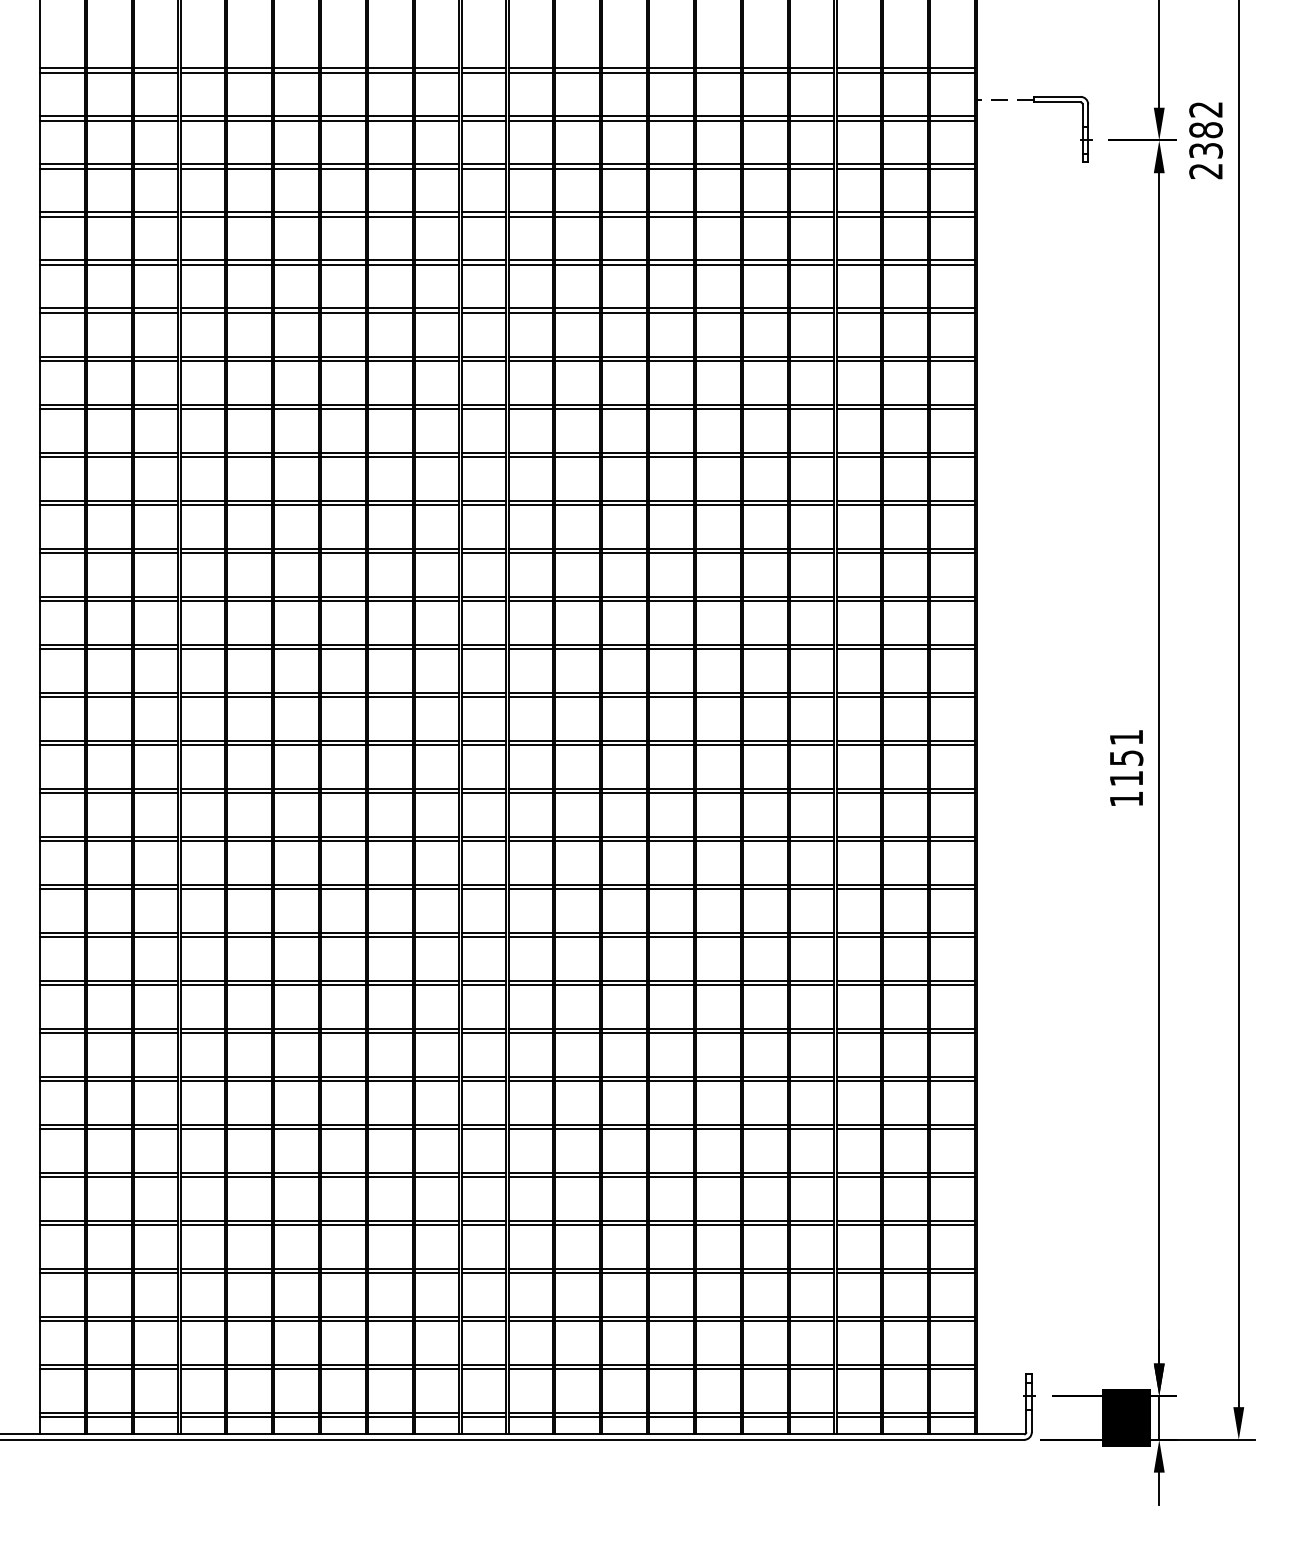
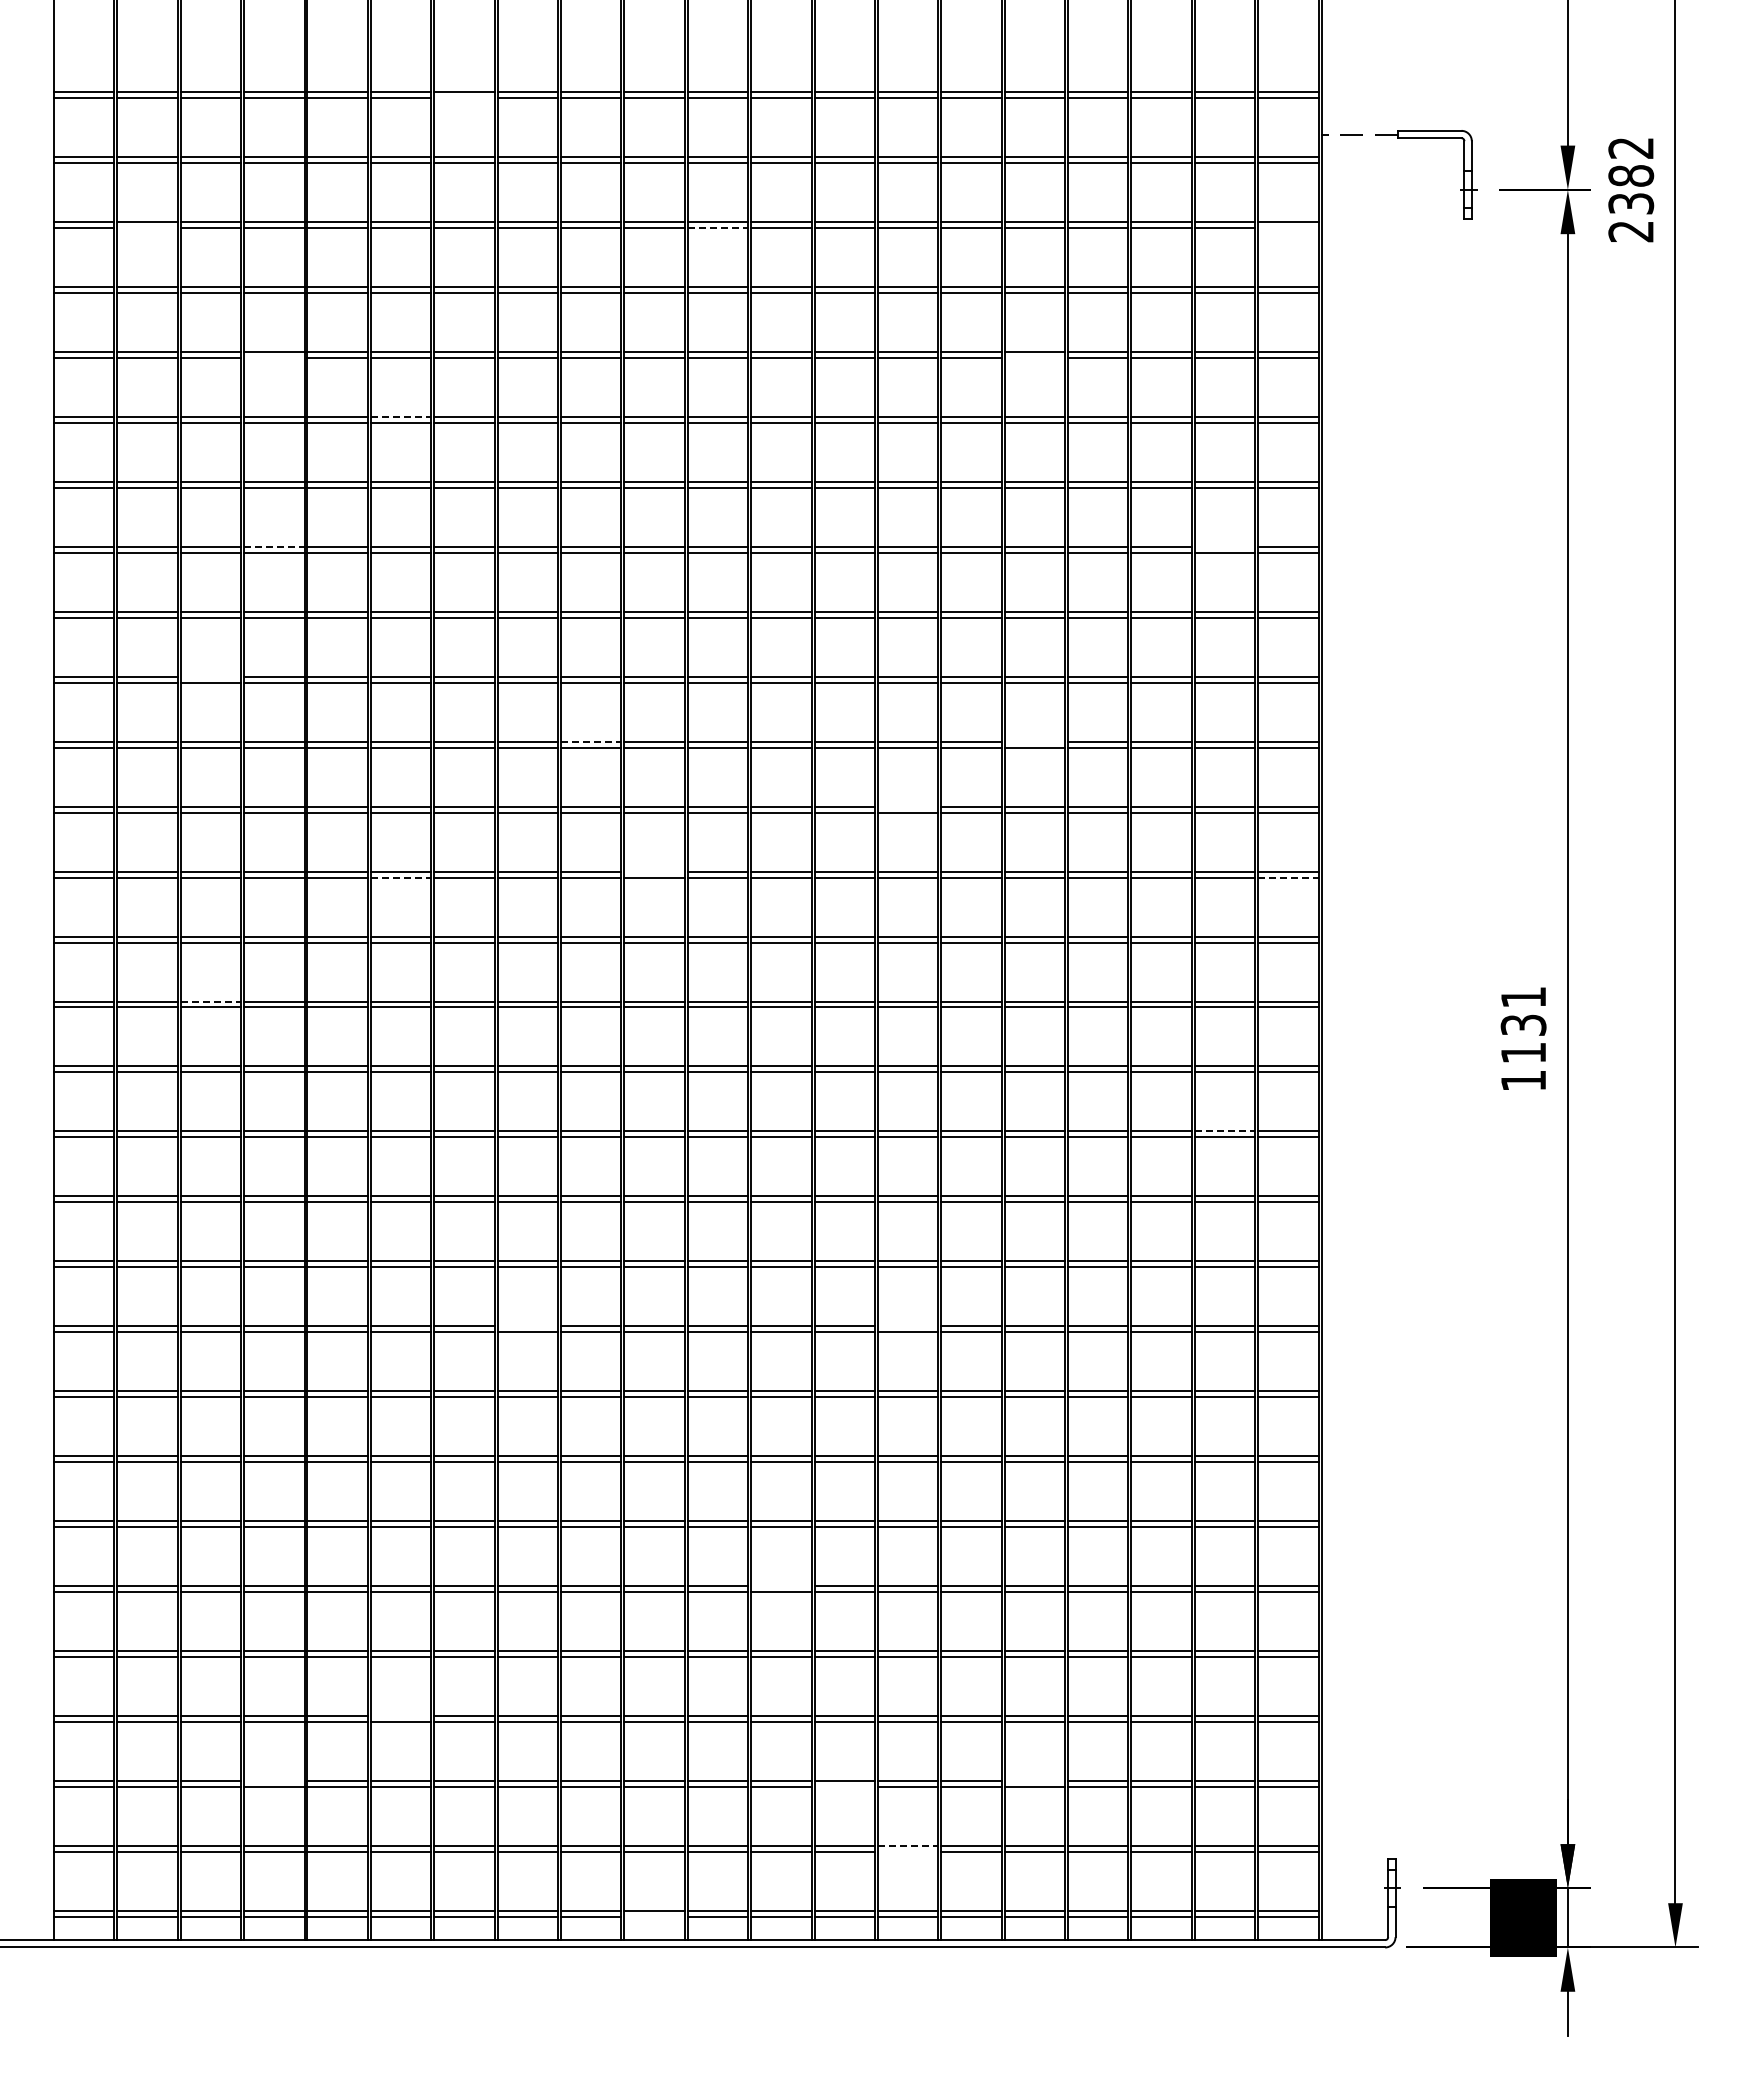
line: (343, 72) -> (464, 98), removed
line: (109, 169) -> (147, 228), removed
line: (531, 169) -> (718, 228), solid -> dashed
line: (952, 169) -> (1288, 228), removed
line: (203, 265) -> (274, 358), removed
line: (764, 265) -> (1034, 358), removed
line: (296, 308) -> (401, 417), solid -> dashed
line: (203, 404) -> (274, 547), solid -> dashed
line: (905, 404) -> (1224, 547), removed
line: (155, 500) -> (210, 676), removed
line: (437, 548) -> (591, 741), solid -> dashed
line: (764, 548) -> (1034, 741), removed
line: (671, 596) -> (907, 806), removed
line: (483, 644) -> (654, 871), removed
line: (296, 648) -> (401, 877), solid -> dashed
line: (952, 648) -> (1288, 877), solid -> dashed
line: (156, 740) -> (211, 1001), solid -> dashed
text: (1125, 757) -> (1522, 1024), 1151 -> 1131
line: (906, 836) -> (1225, 1131), solid -> dashed
line: (390, 980) -> (527, 1326), removed
line: (671, 980) -> (907, 1326), removed
line: (577, 1172) -> (781, 1585), removed
line: (296, 1268) -> (400, 1715), removed
line: (203, 1316) -> (274, 1780), removed
line: (764, 1316) -> (1034, 1780), removed
line: (624, 1320) -> (844, 1786), removed
line: (671, 1364) -> (908, 1845), solid -> dashed
line: (671, 1368) -> (907, 1851), removed
line: (483, 1416) -> (654, 1916), removed

